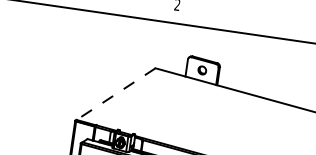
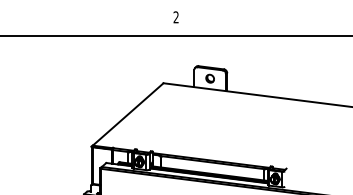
line: (115, 94) -> (127, 114), dashed -> solid

